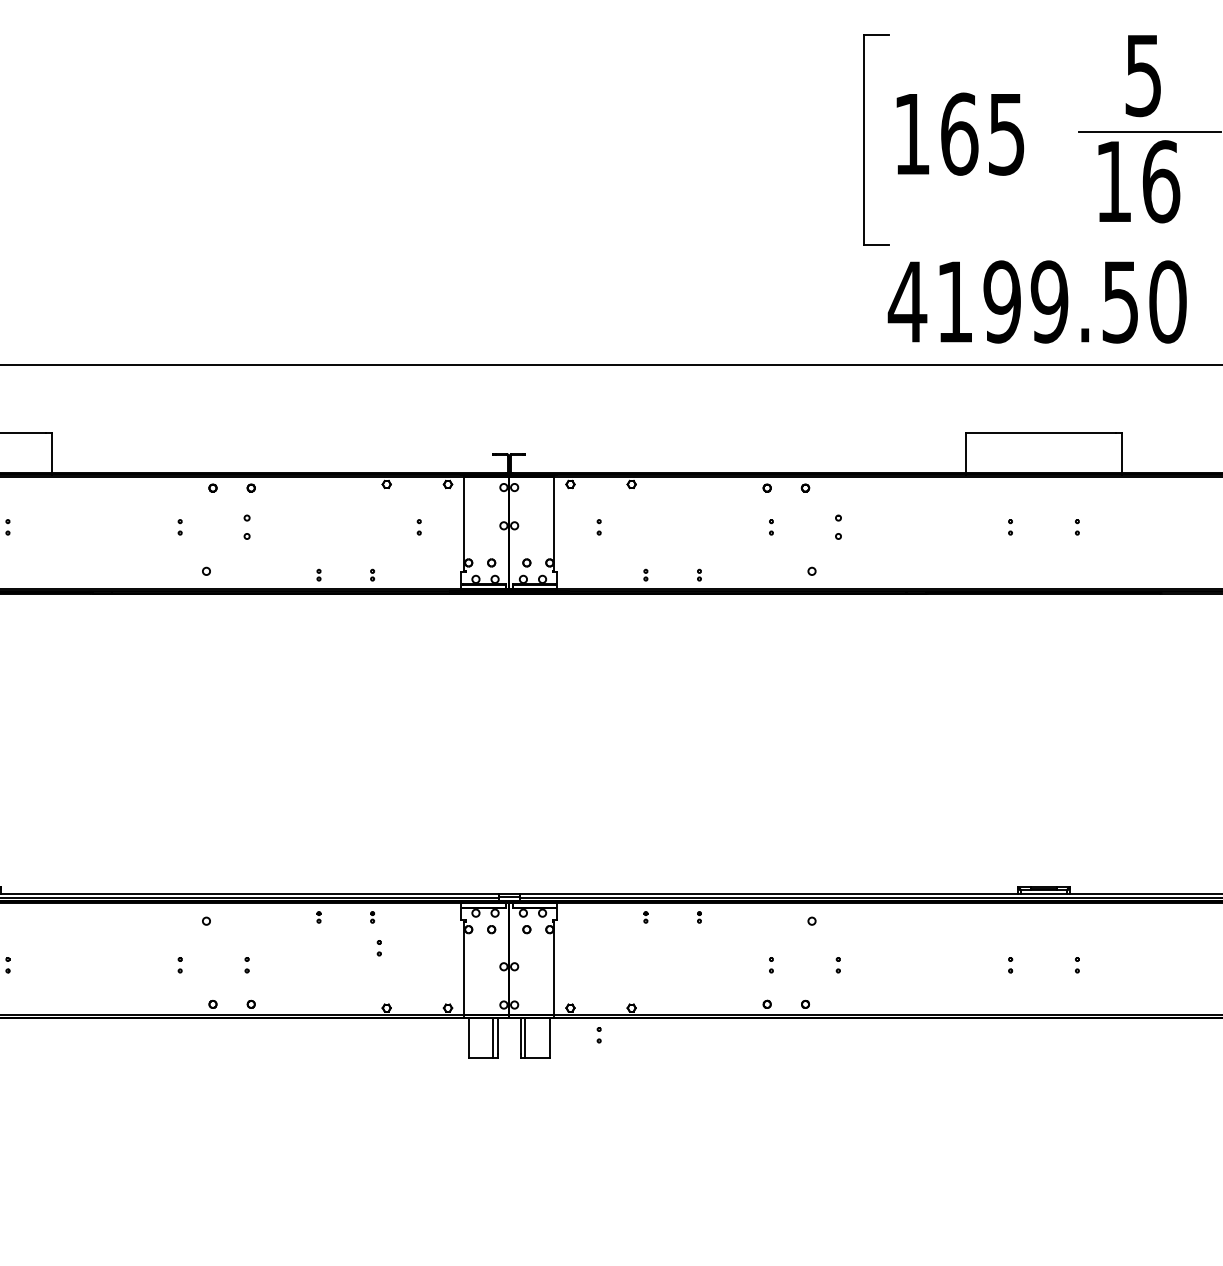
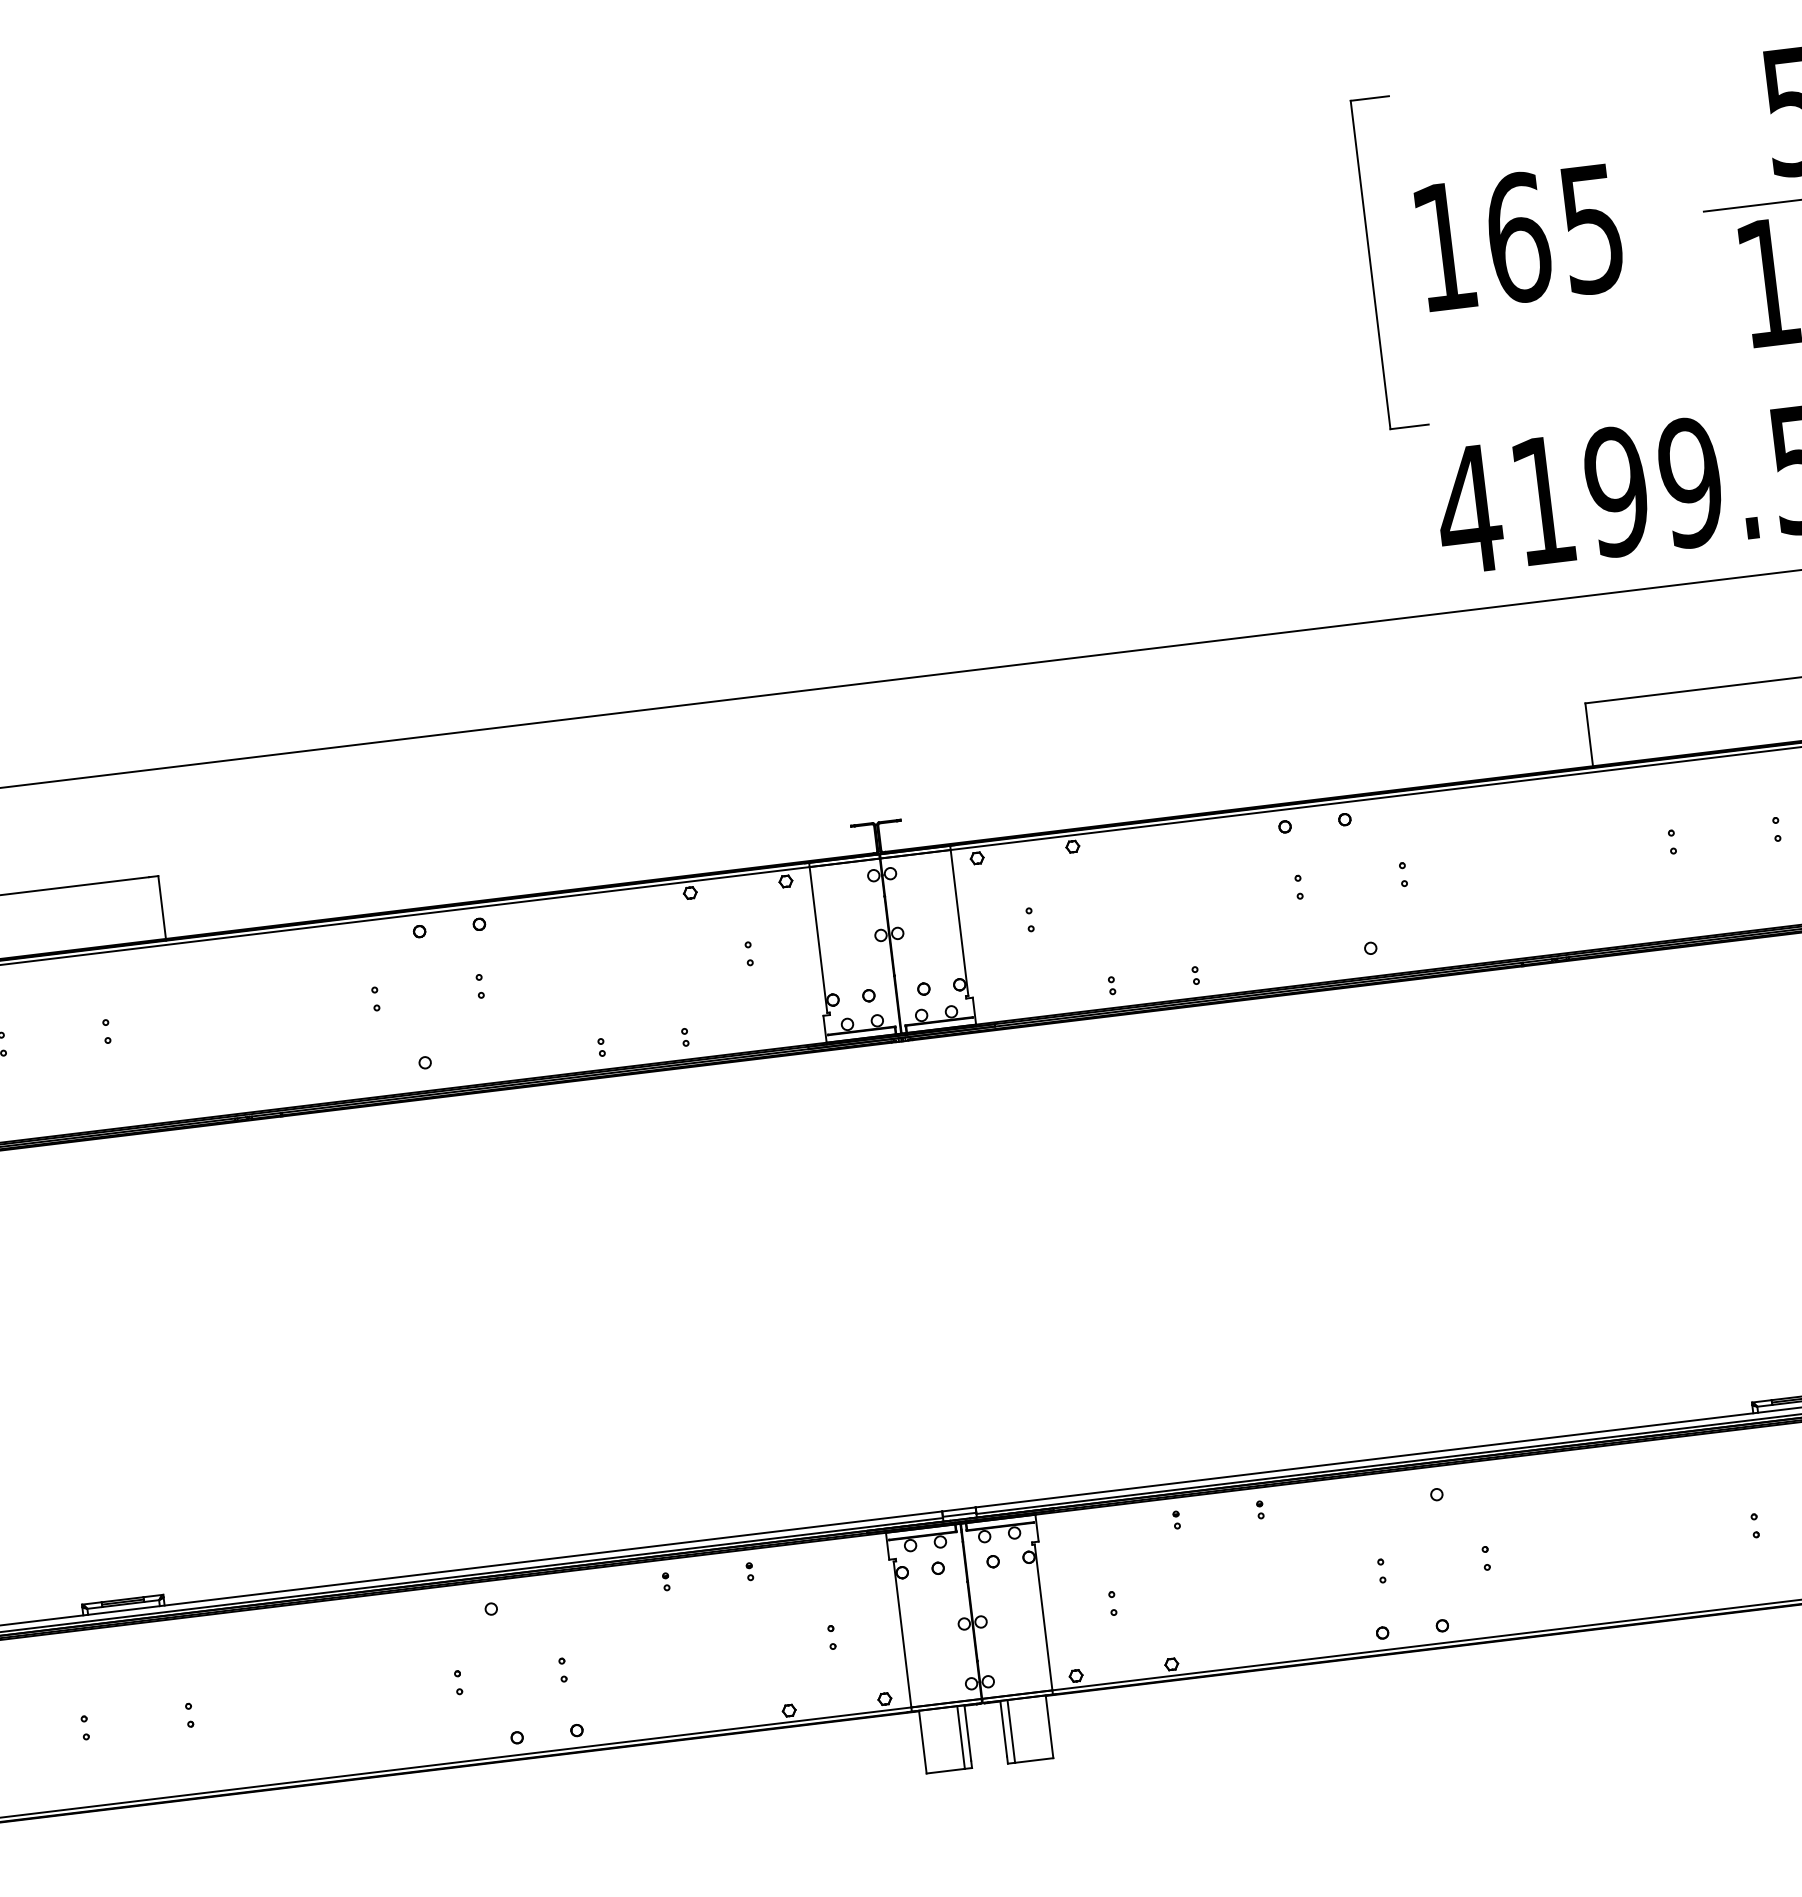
part: (246, 527) -> (479, 986), size x0.62
part: (837, 527) -> (1402, 875), size x0.62
part: (378, 948) -> (830, 1638), moved
part: (598, 1035) -> (1111, 1604), moved

